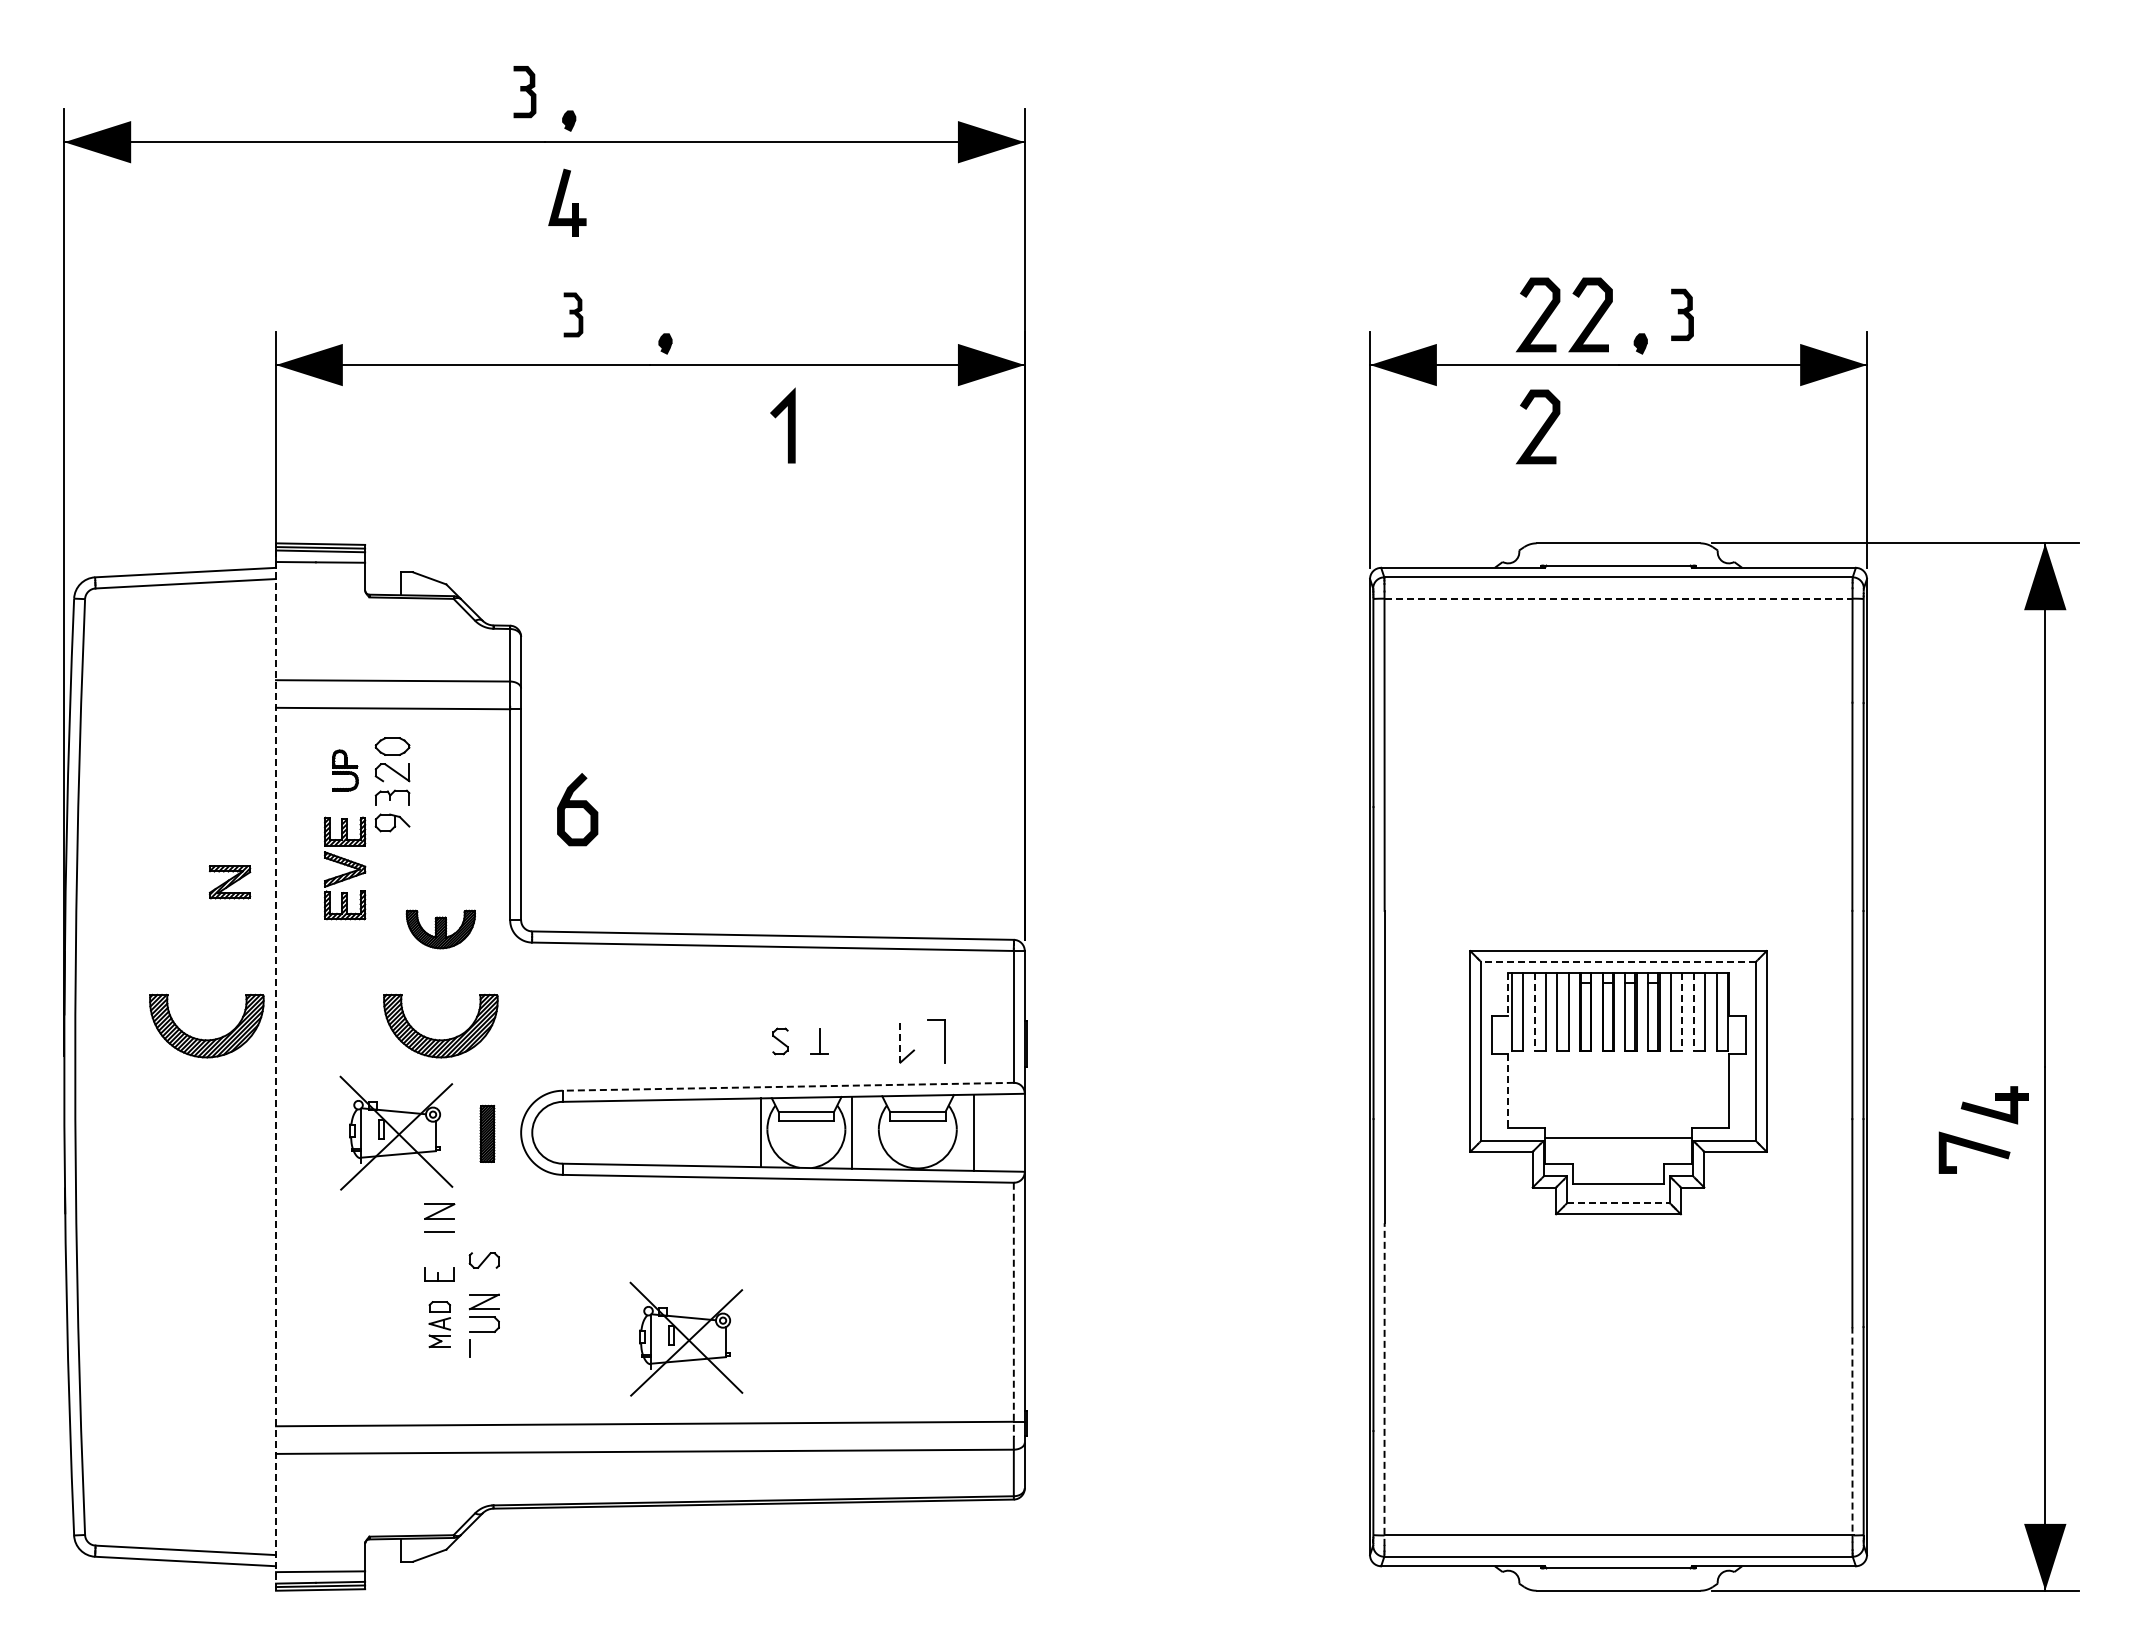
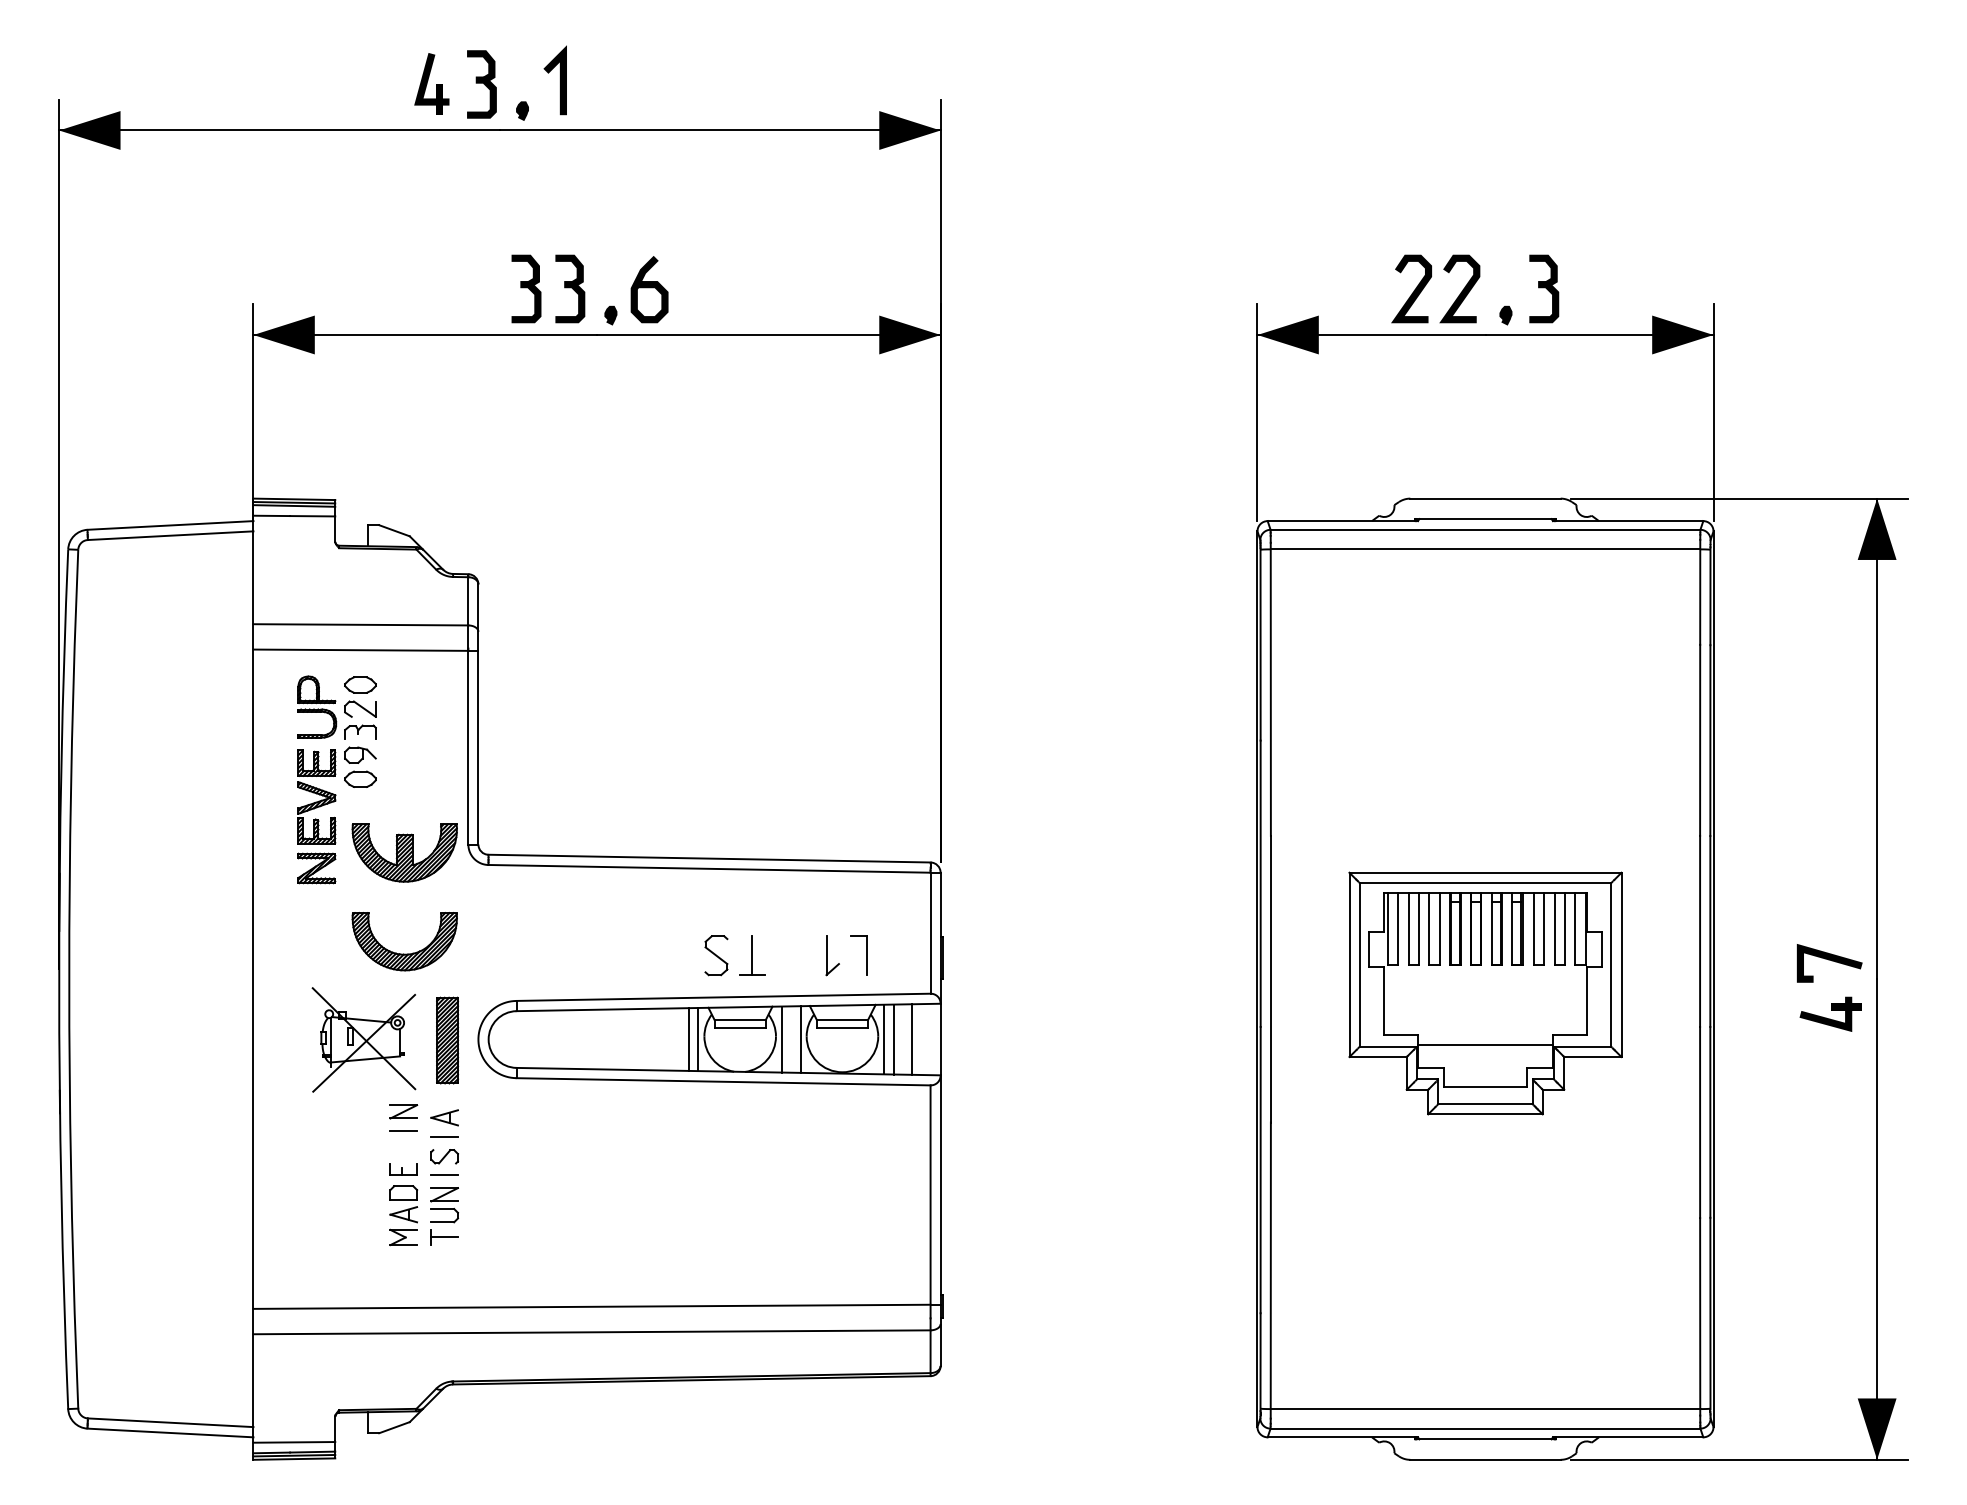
part: (524, 91) -> (481, 83), size x1.43
part: (567, 202) -> (431, 83), moved
part: (573, 314) -> (526, 288), size x1.67
part: (621, 314) -> (570, 288), added
part: (1682, 314) -> (1544, 288), size x1.43
line: (788, 425) -> (560, 80), moved
curve: (1540, 428) -> (1413, 393), removed
line: (1619, 598) -> (1486, 549), dashed -> solid
part: (345, 770) -> (317, 707), size x1.67
curve: (577, 807) -> (649, 287), moved
part: (392, 848) -> (360, 778), added
part: (230, 882) -> (317, 868), moved
part: (440, 929) -> (404, 852), size x1.67
line: (1618, 962) -> (1485, 883), dashed -> solid
line: (1507, 995) -> (1383, 913), dashed -> solid
line: (1534, 1012) -> (1408, 929), dashed -> solid
line: (1682, 1012) -> (1544, 929), dashed -> solid
line: (1693, 1012) -> (1554, 929), dashed -> solid
part: (201, 1038) -> (185, 953), removed
line: (900, 1040) -> (826, 954), dashed -> solid
part: (780, 1041) -> (716, 955), size x1.67
part: (819, 1041) -> (752, 955), size x1.67
line: (276, 1067) -> (253, 979), dashed -> solid
line: (788, 1086) -> (723, 997), dashed -> solid
line: (1507, 1091) -> (1383, 1001), dashed -> solid
line: (750, 1132) -> (688, 1039), added
line: (872, 1132) -> (800, 1039), added
line: (963, 1132) -> (884, 1039), added
line: (993, 1132) -> (911, 1039), added
part: (487, 1133) -> (447, 1040), size x1.67
line: (1976, 1150) -> (1831, 961), moved
line: (1619, 1202) -> (1486, 1103), dashed -> solid
part: (483, 1217) -> (443, 1117), added
line: (483, 1239) -> (443, 1137), added
line: (483, 1280) -> (443, 1175), added
line: (1013, 1309) -> (930, 1201), dashed -> solid
part: (439, 1324) -> (403, 1215), size x1.43
part: (686, 1338) -> (630, 1228), removed
line: (483, 1348) -> (443, 1237), added
line: (1384, 1384) -> (1270, 1270), dashed -> solid
line: (1852, 1434) -> (1700, 1316), dashed -> solid

